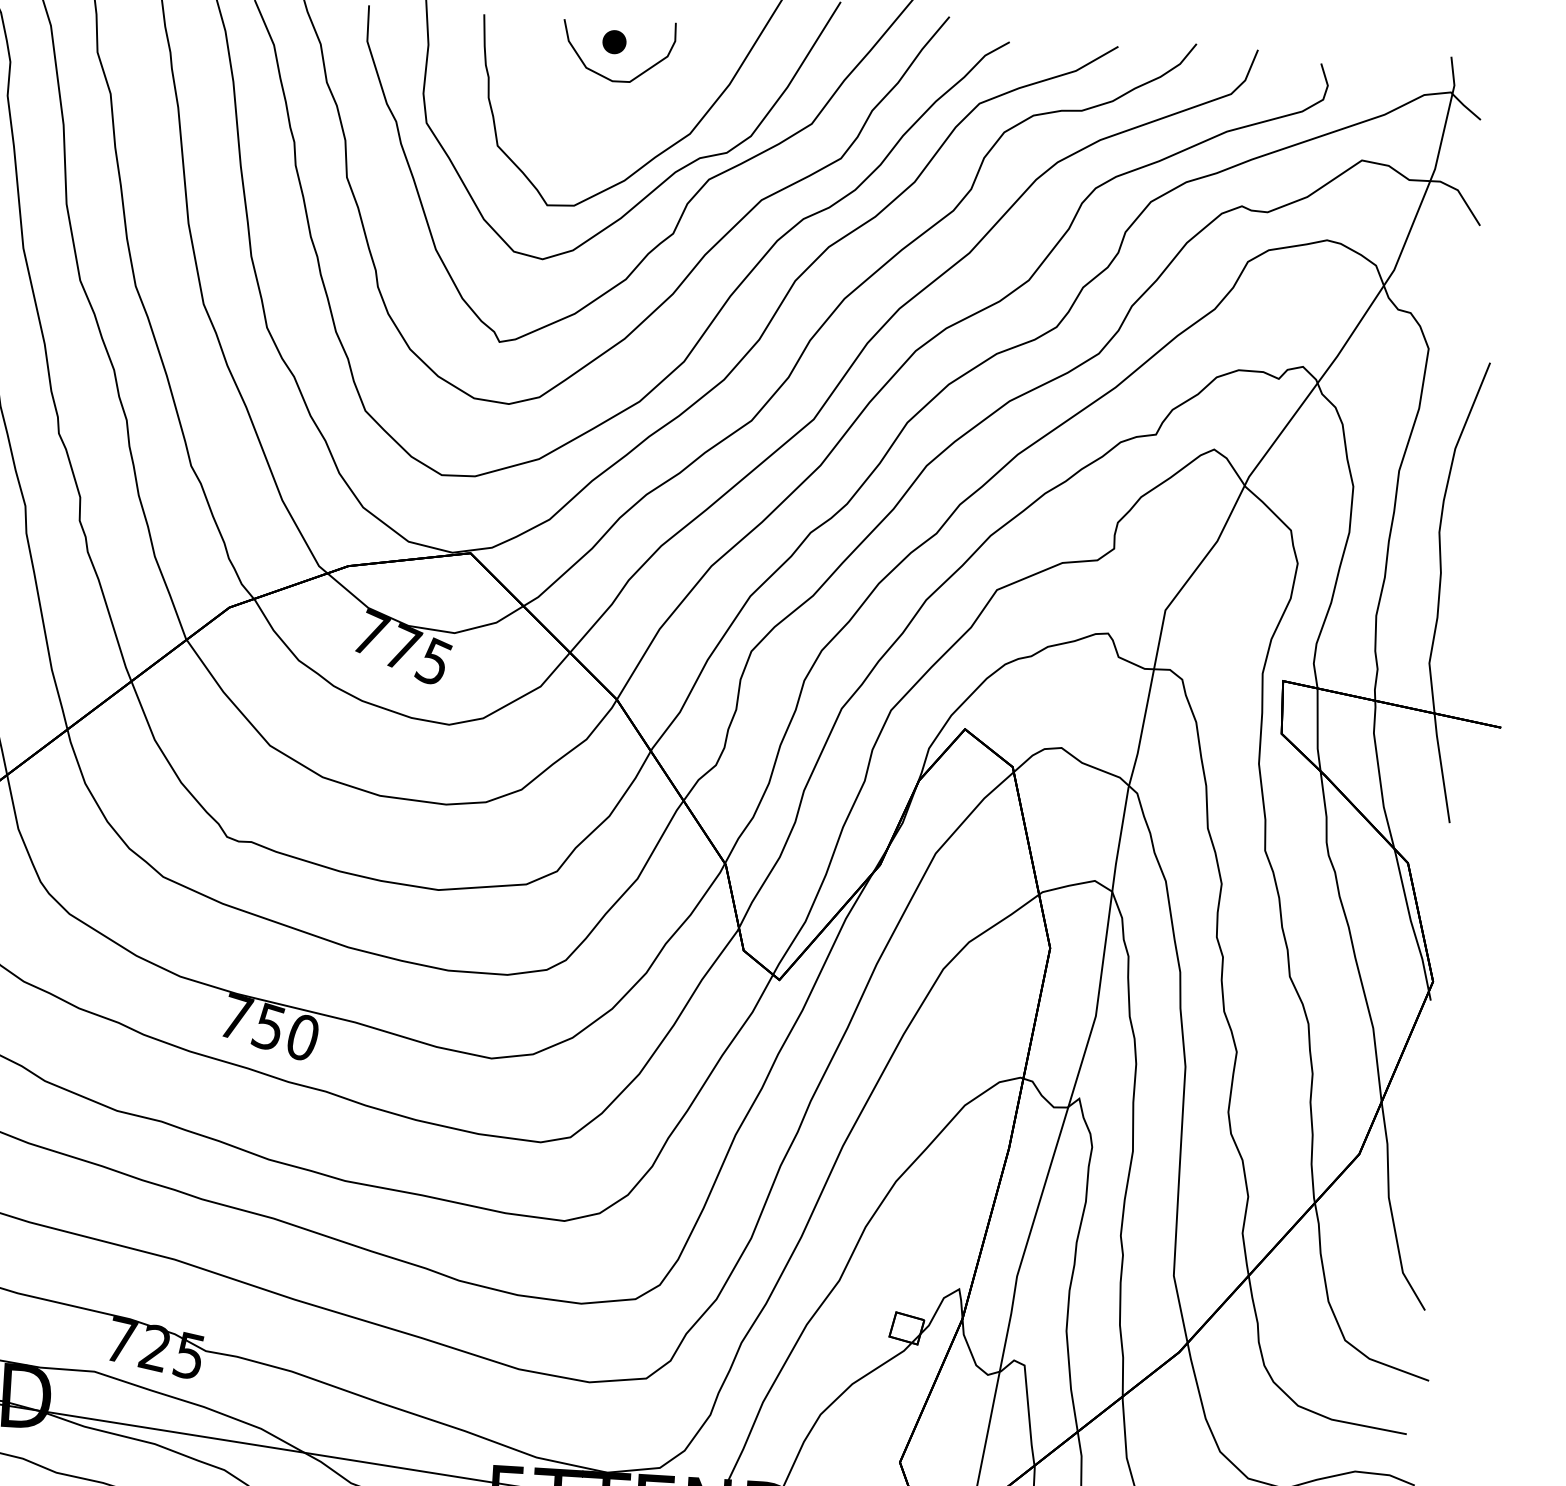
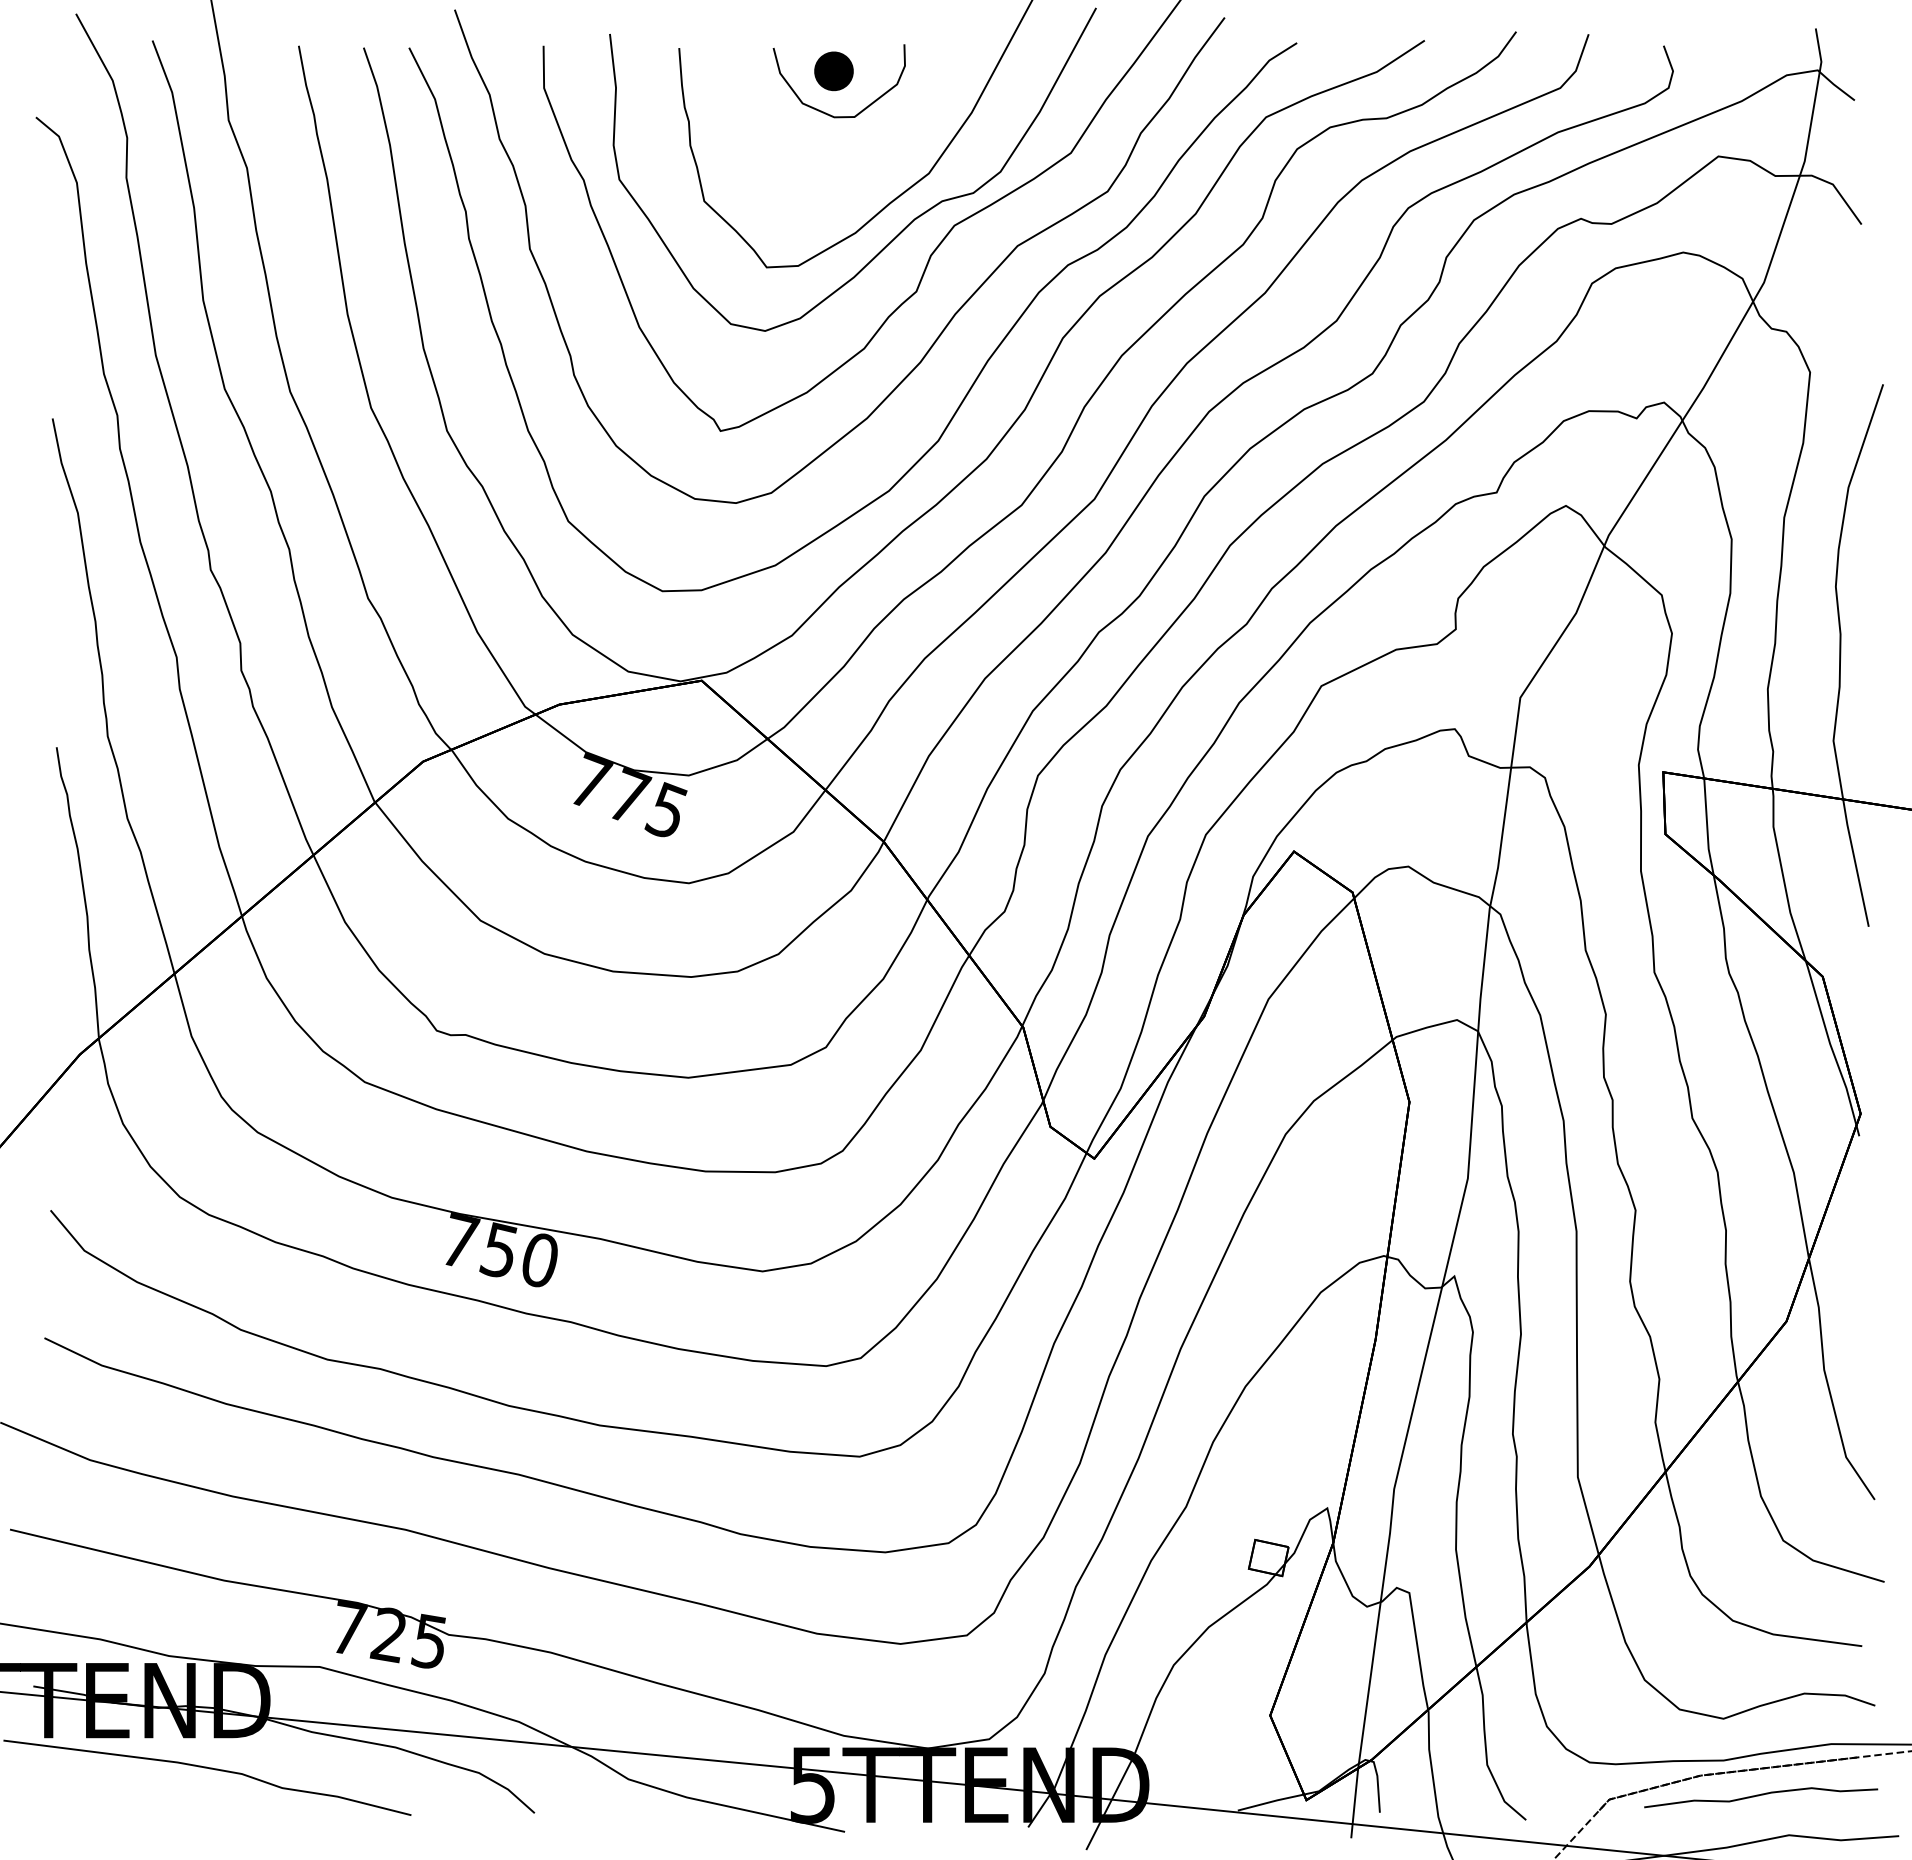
part: (614, 42) -> (833, 71), size x1.4

